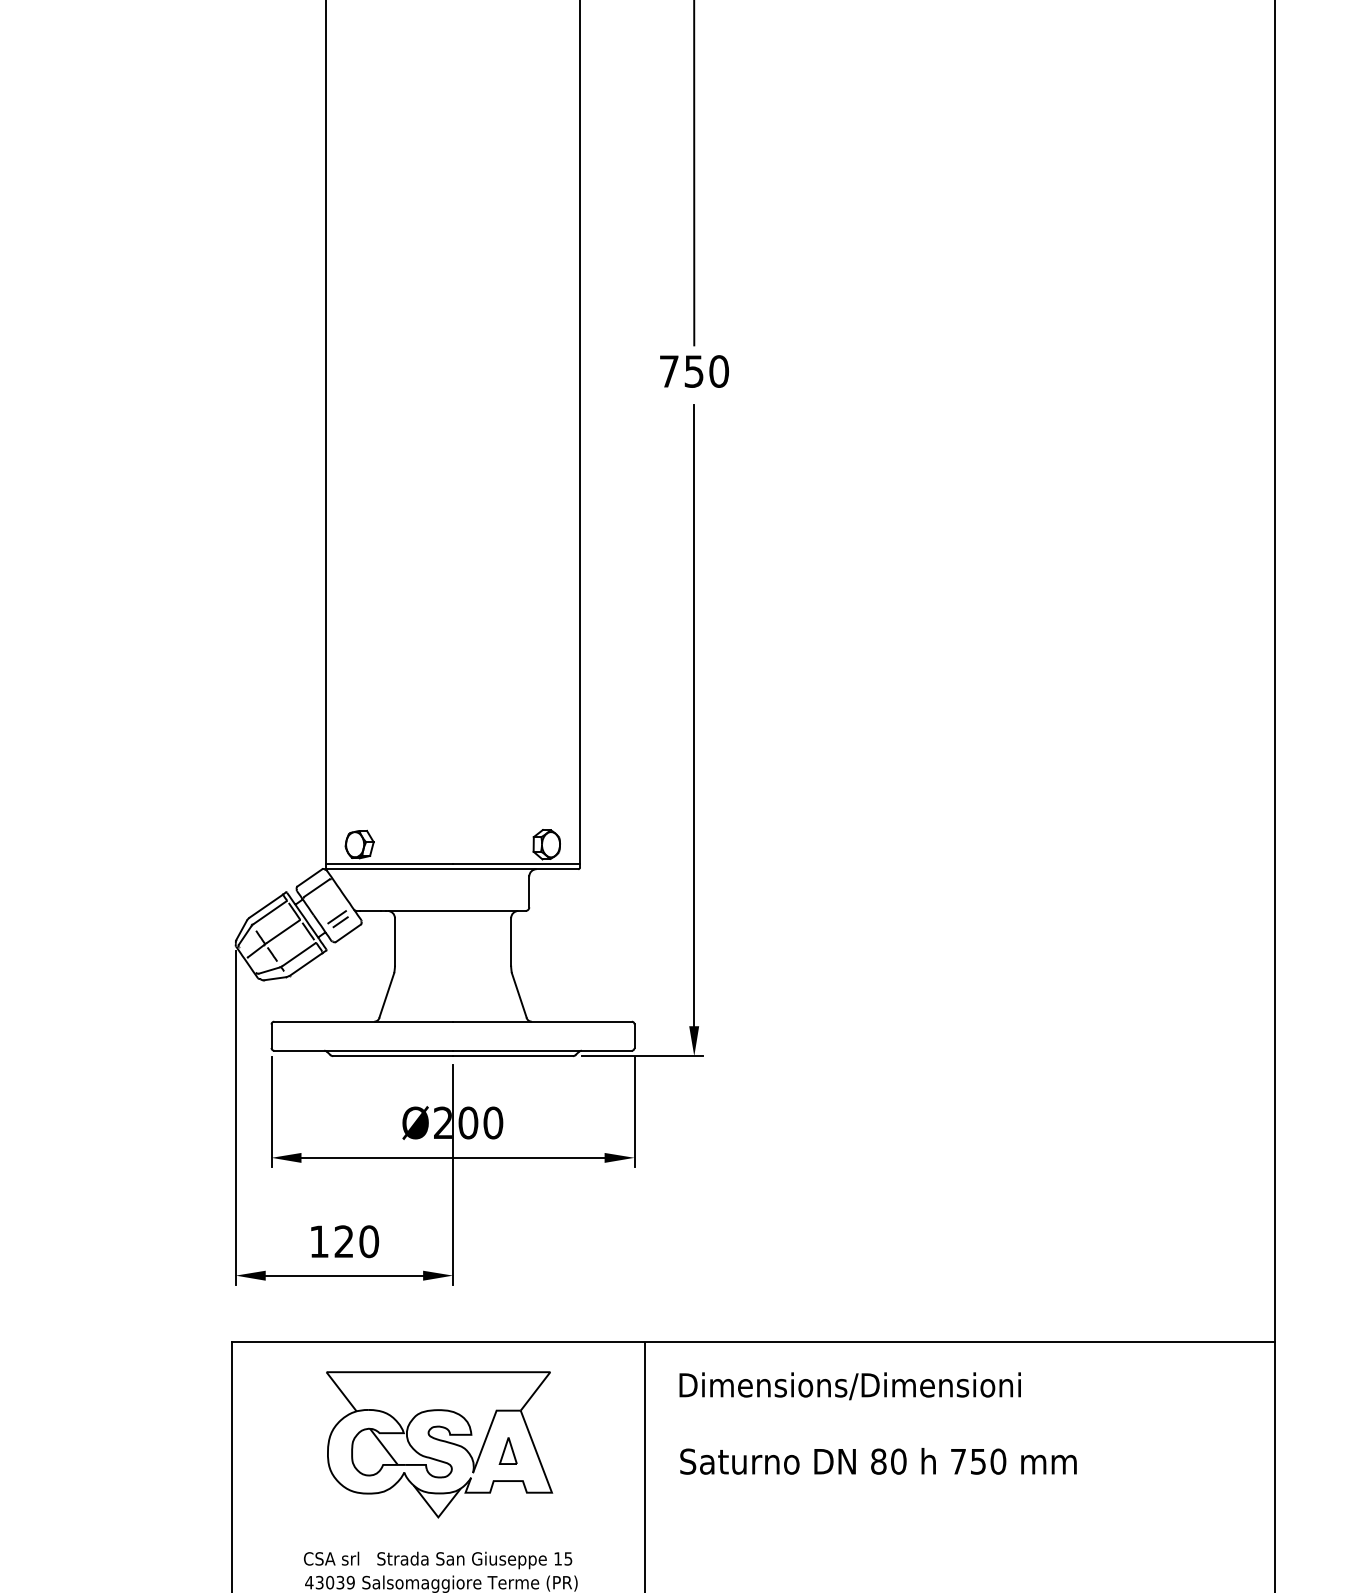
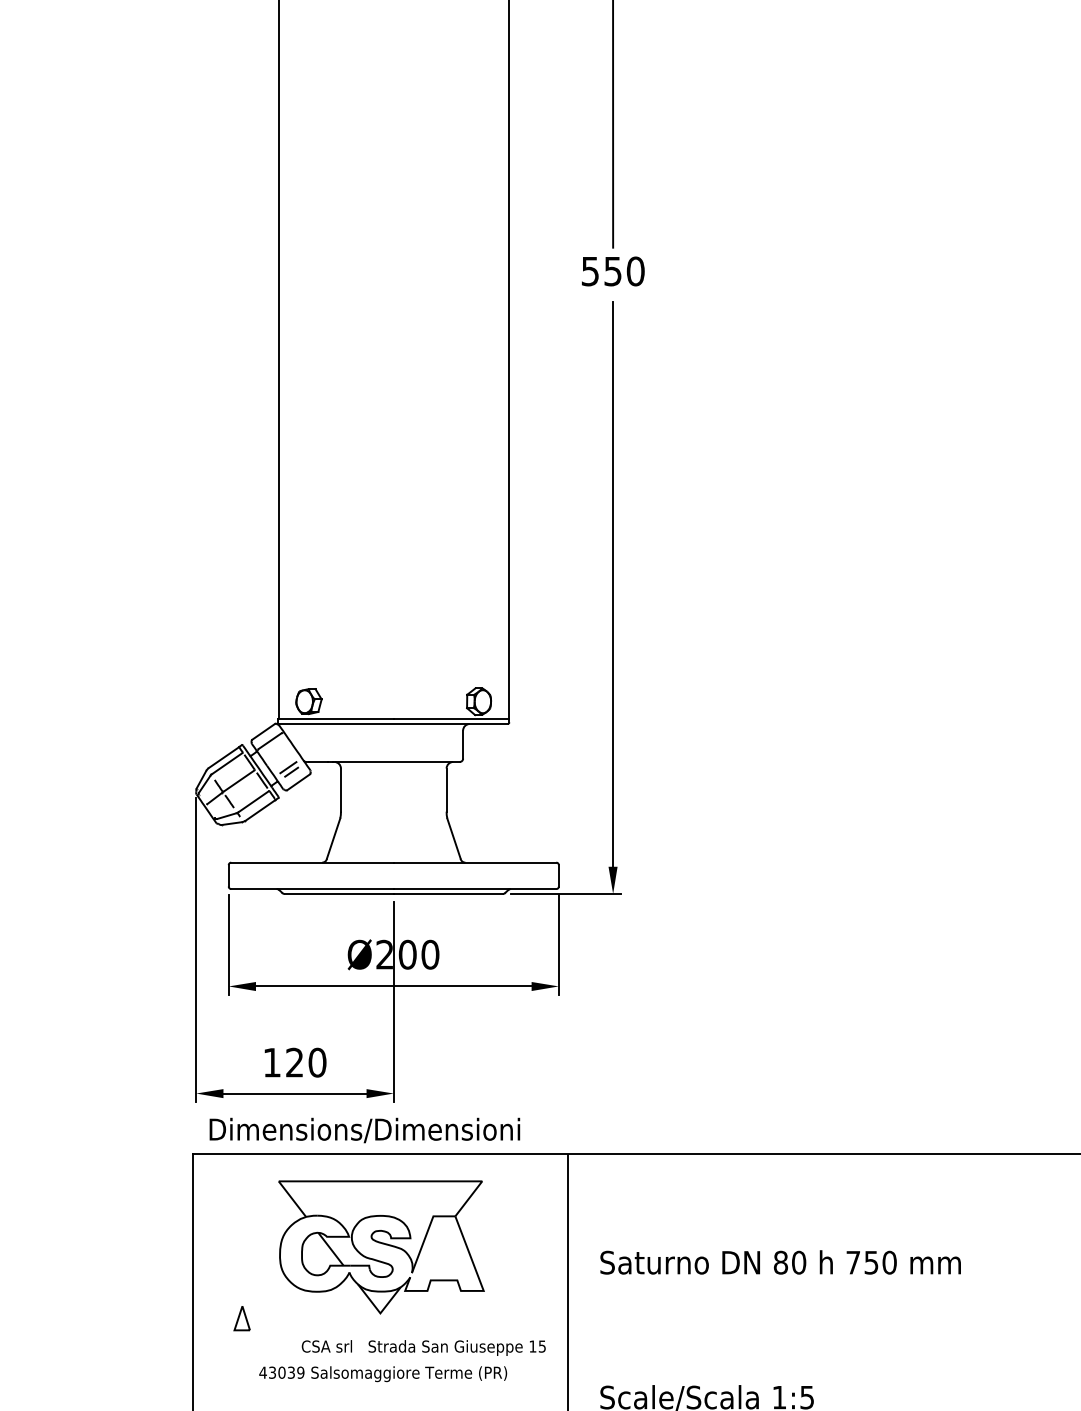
text: (669, 371) -> (590, 271), 750 -> 550
text: (849, 1386) -> (364, 1130), moved
part: (507, 1450) -> (241, 1318), moved
text: (438, 1560) -> (424, 1348), moved

